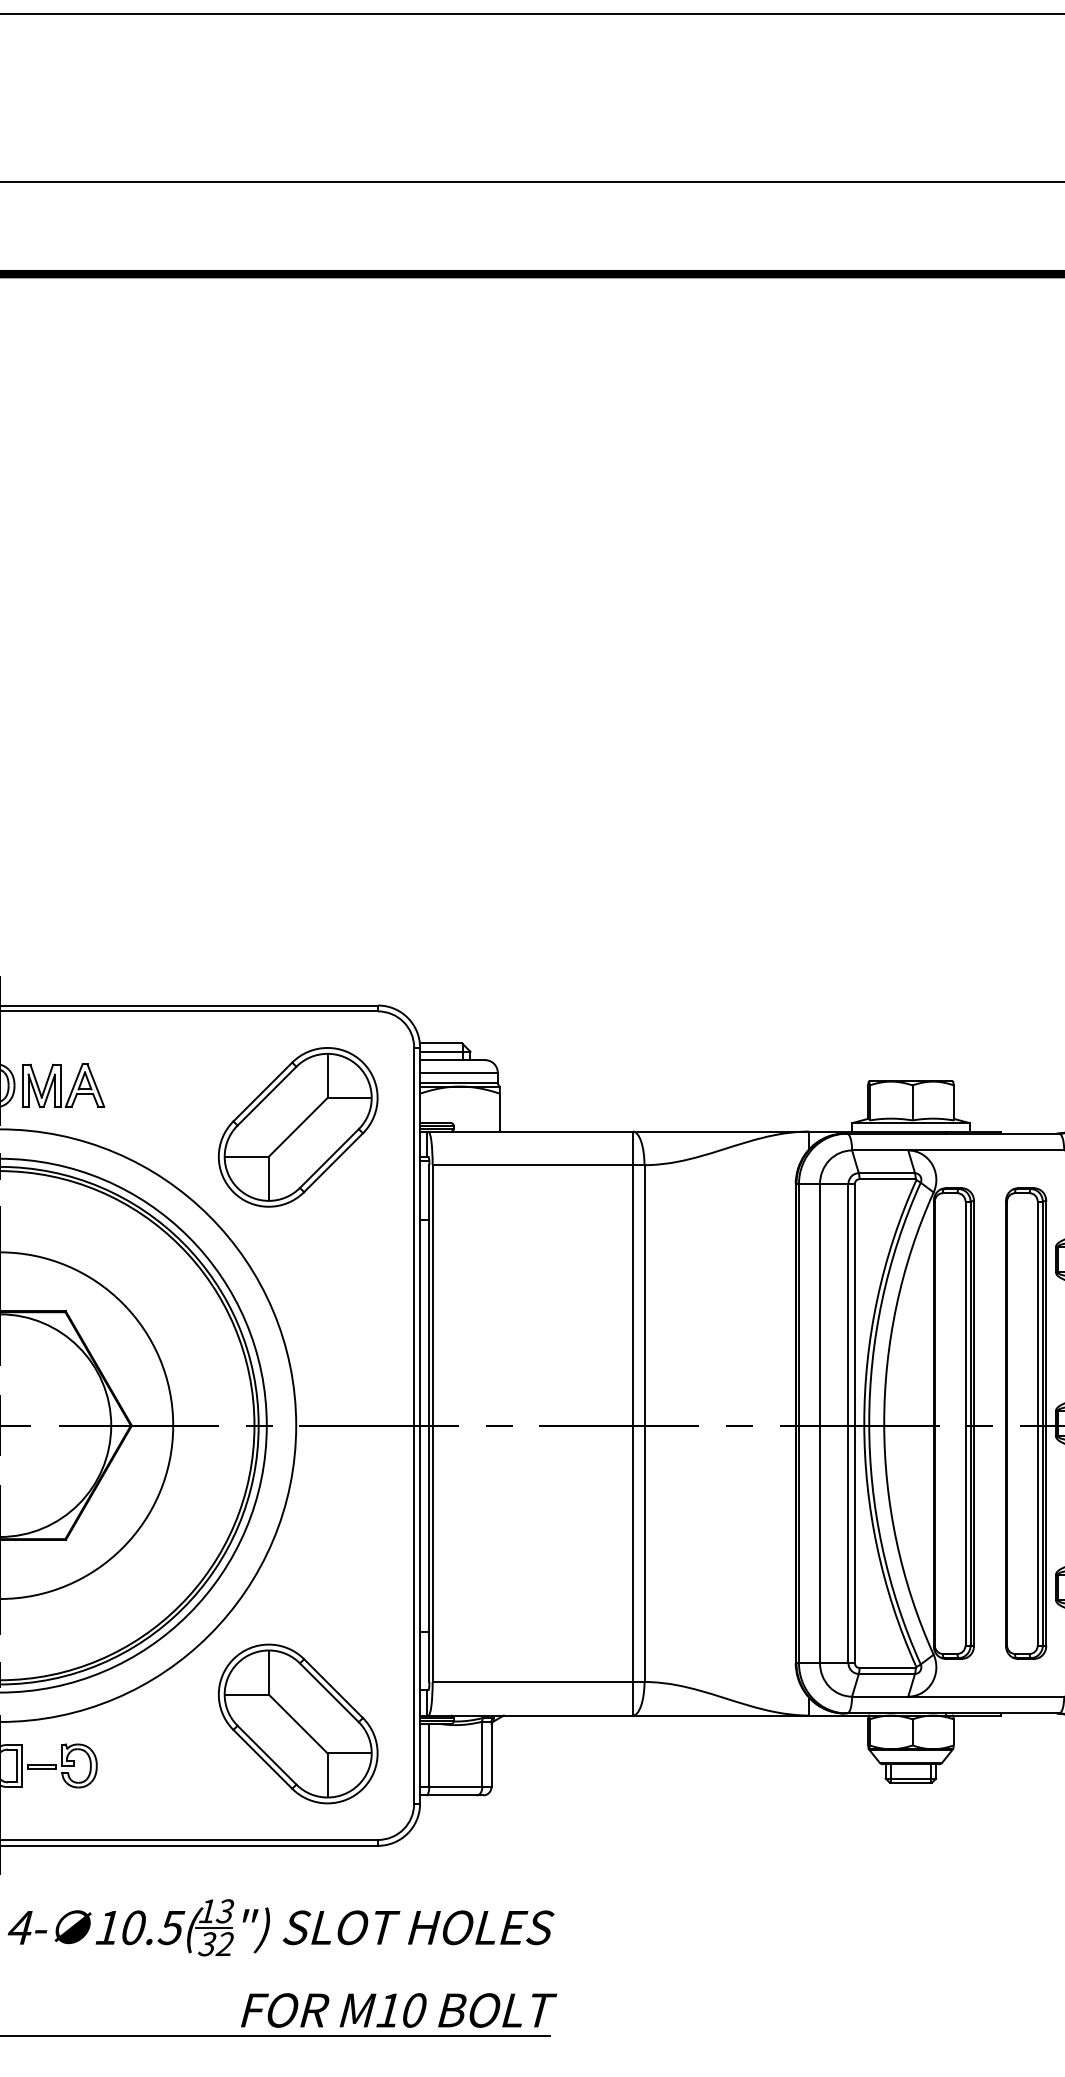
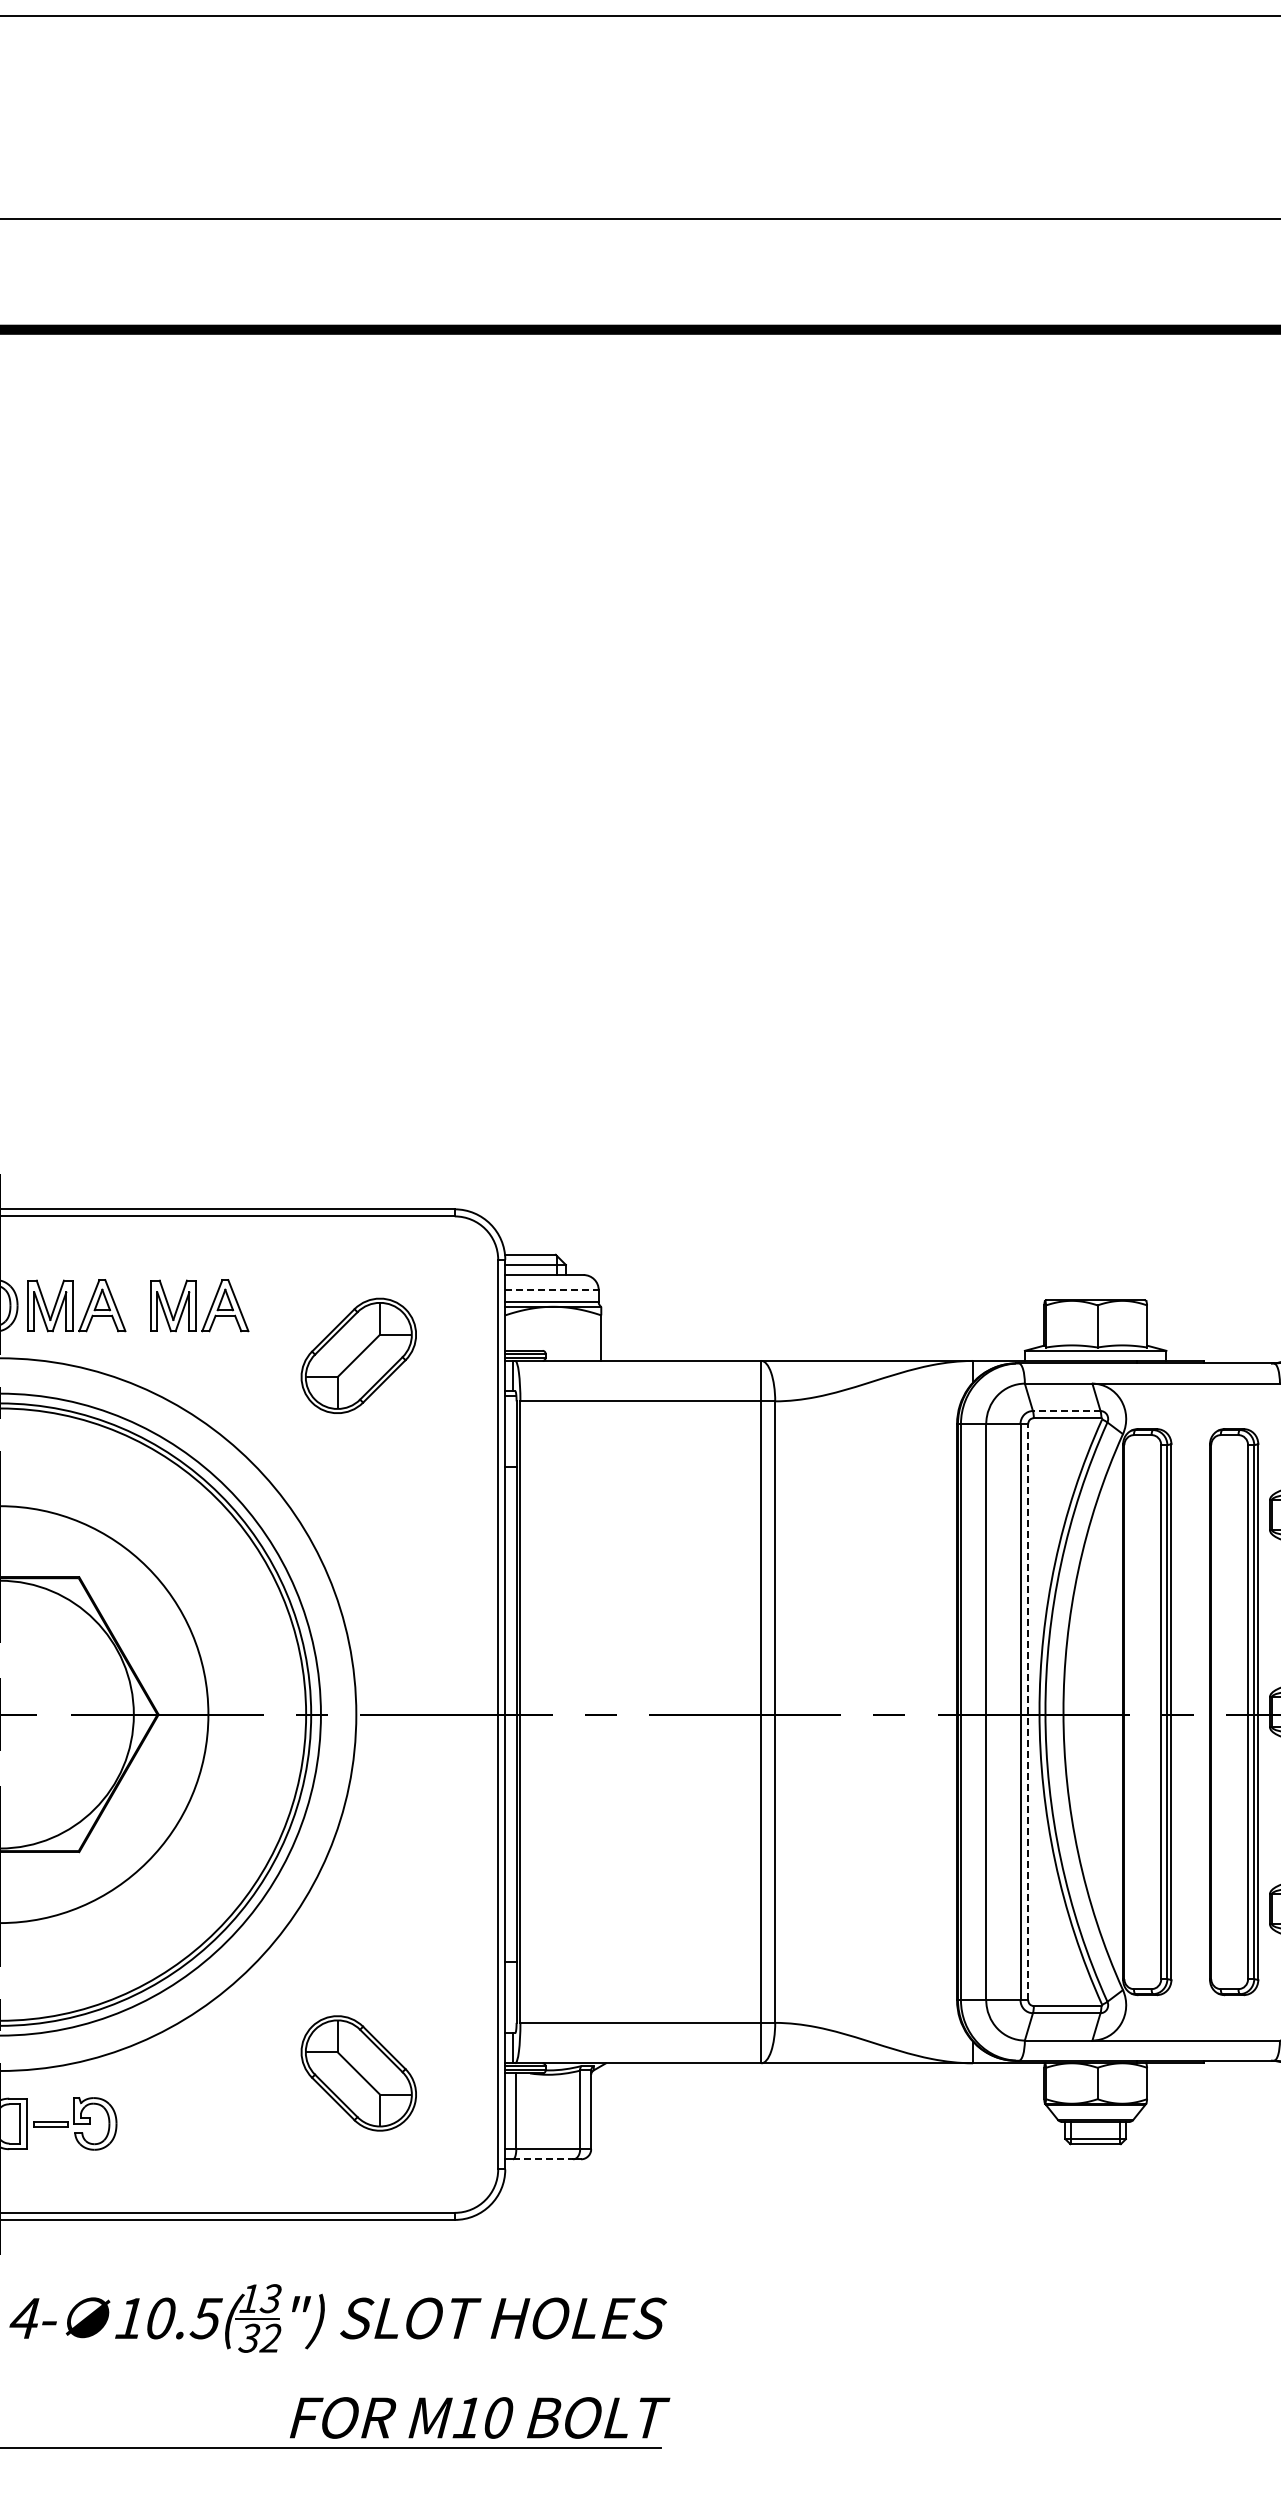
line: (459, 1073) -> (552, 1290), solid -> dashed
part: (165, 1085) -> (199, 1305), added
part: (298, 1127) -> (358, 1355), size x0.6
line: (886, 1173) -> (1066, 1411), solid -> dashed
line: (855, 1423) -> (1028, 1711), solid -> dashed
part: (298, 1724) -> (358, 2073), size x0.6
line: (451, 1795) -> (543, 2159), solid -> dashed

